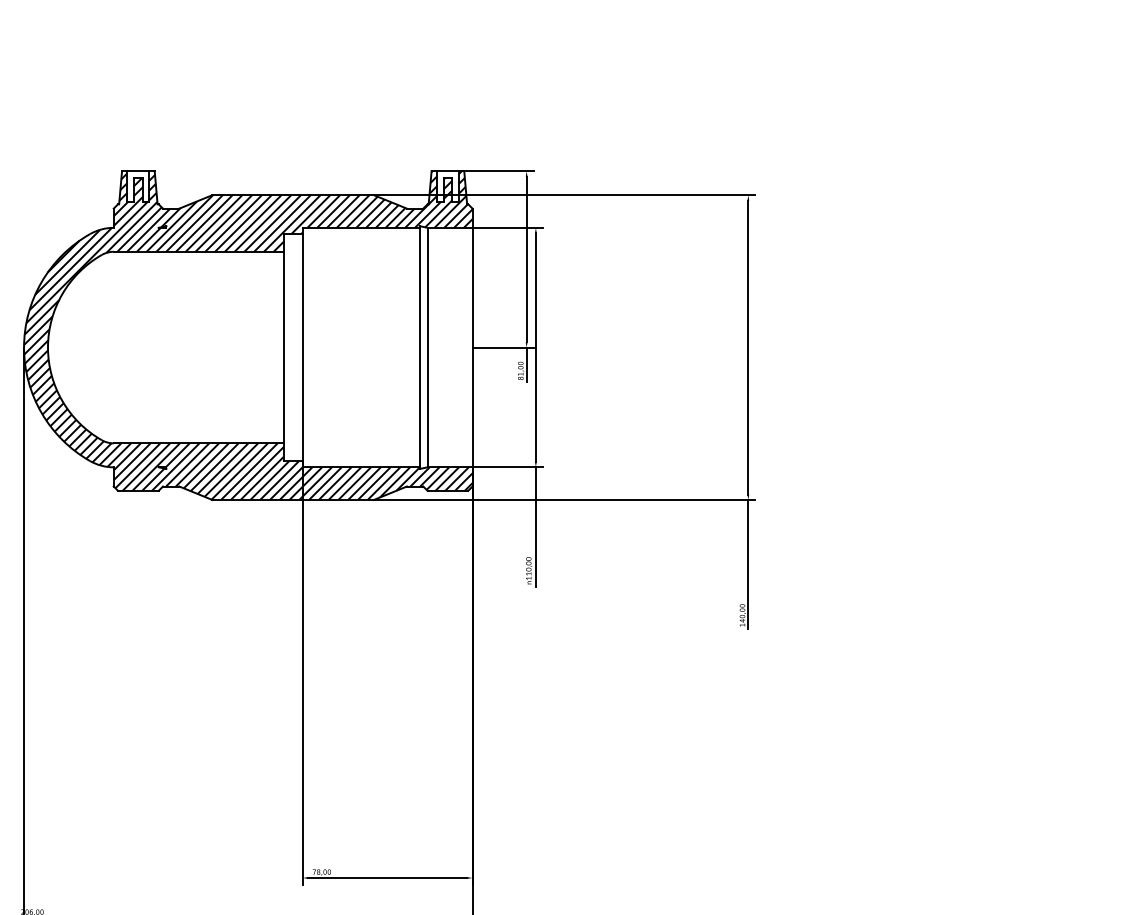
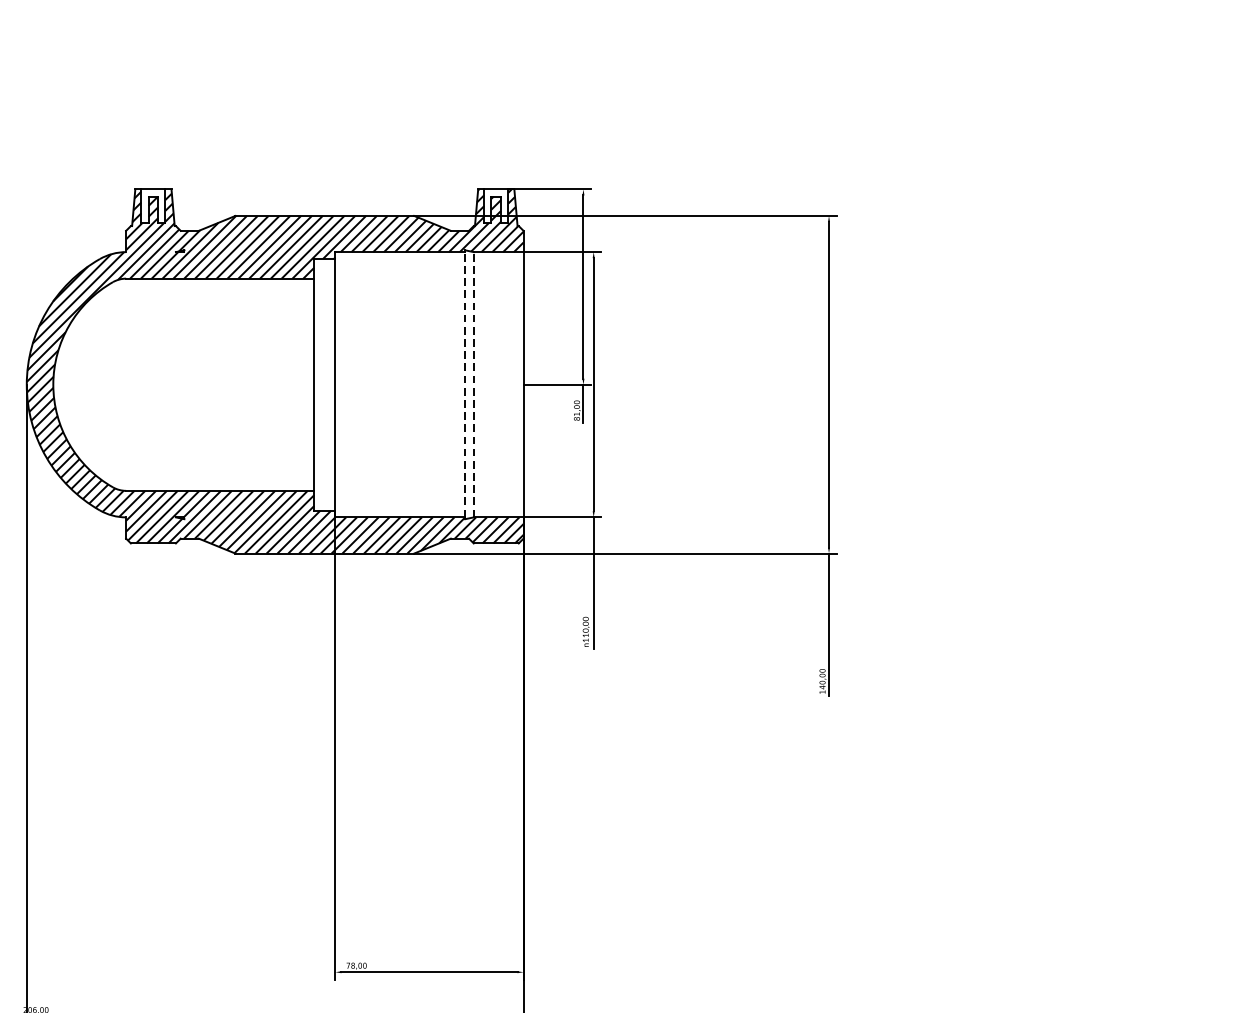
line: (419, 347) -> (464, 384), solid -> dashed
line: (427, 347) -> (473, 384), solid -> dashed

